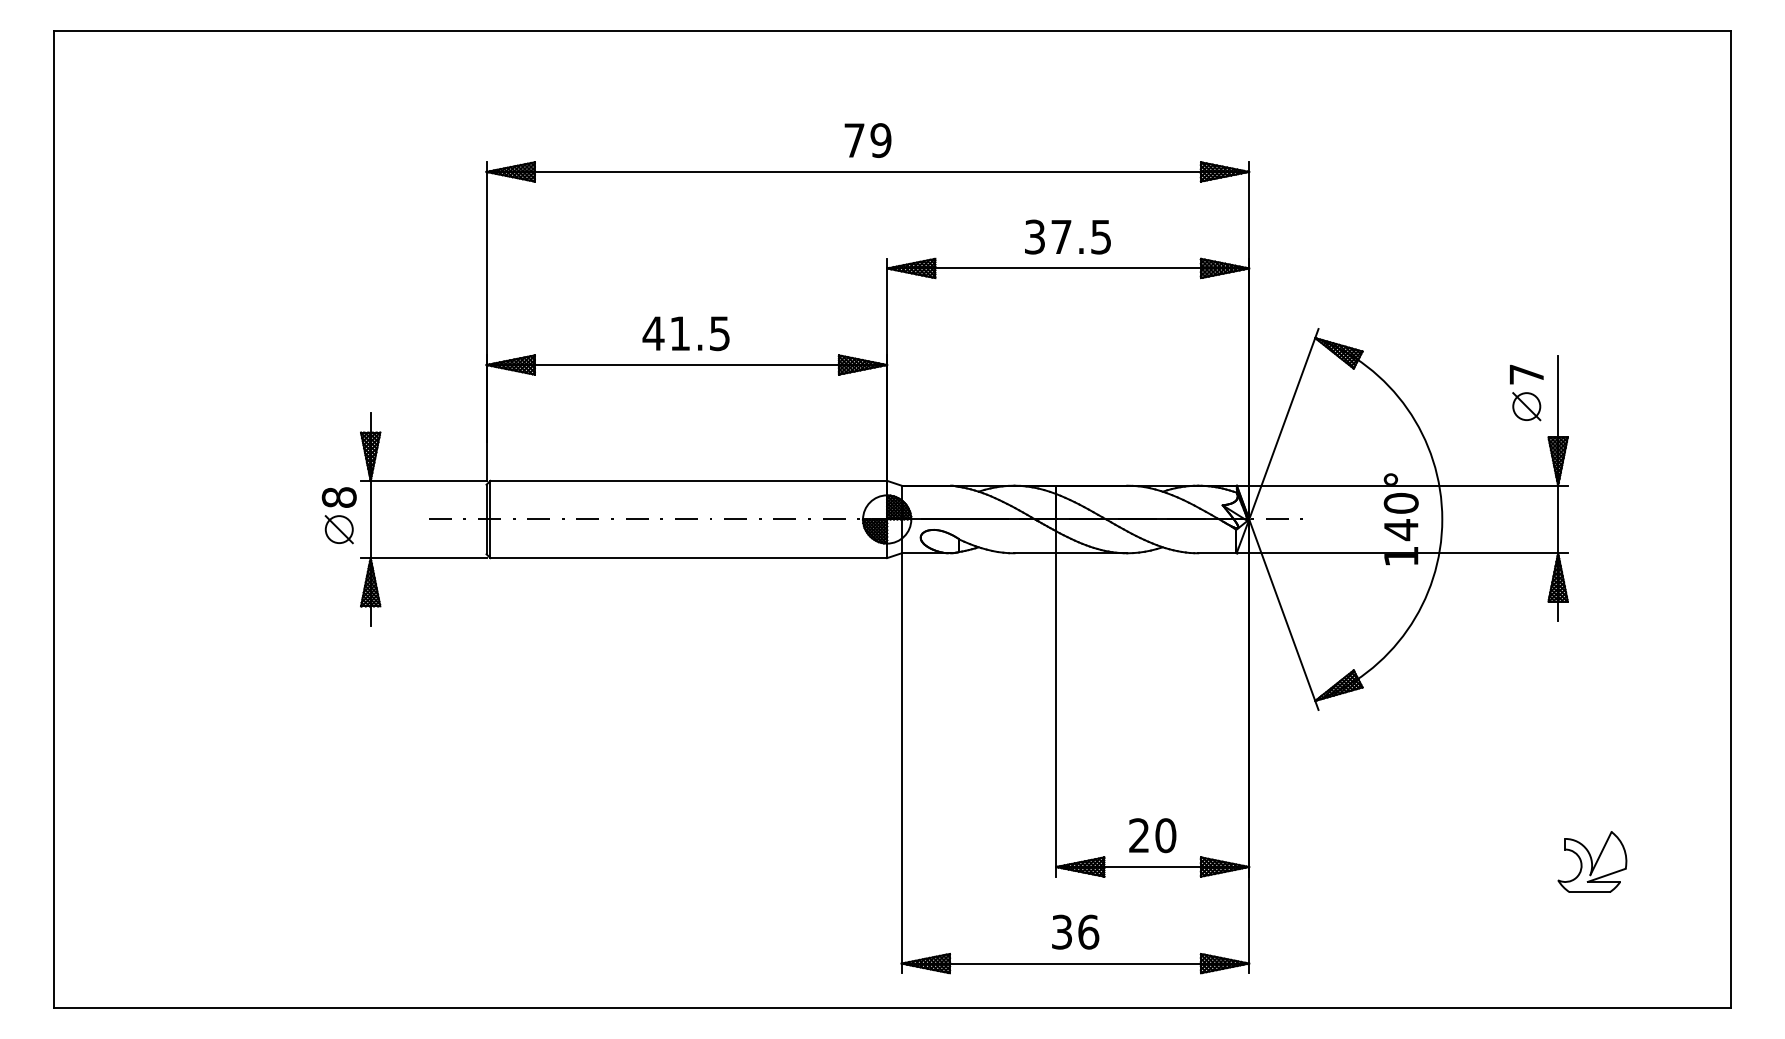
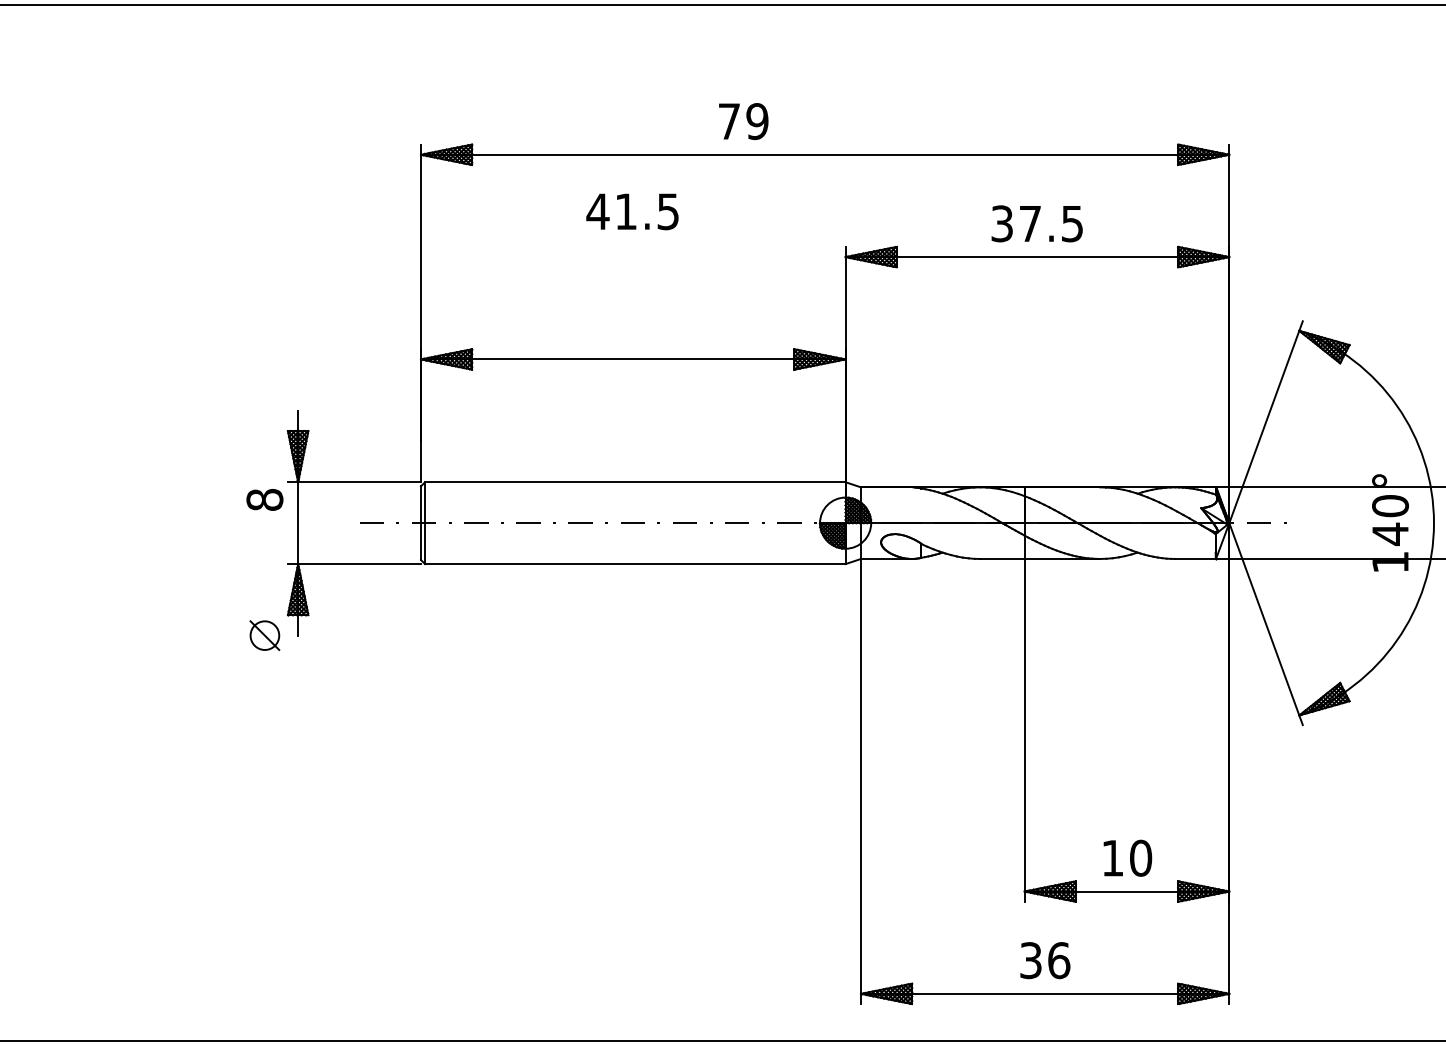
text: (867, 140) -> (743, 121), moved
text: (685, 333) -> (631, 211), moved
part: (338, 529) -> (264, 635), moved
text: (1138, 835) -> (1111, 858), 20 -> 10

